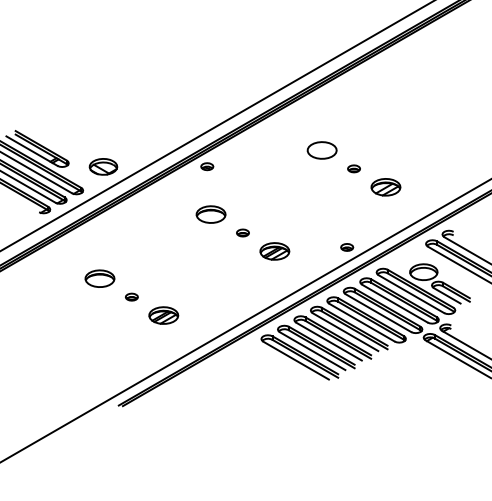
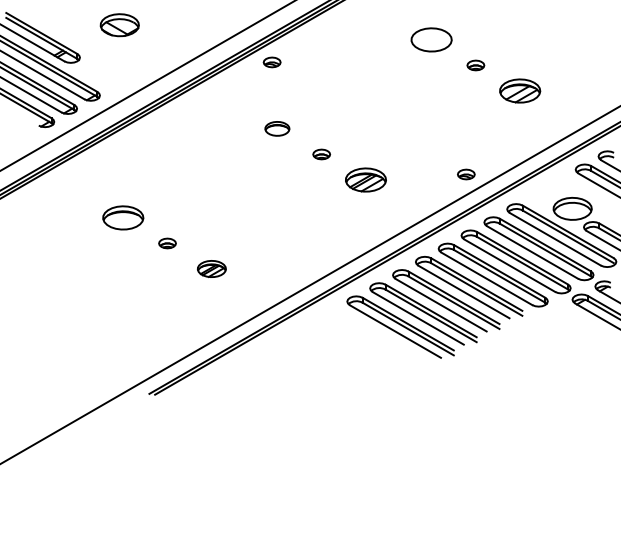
part: (103, 166) -> (119, 24), moved
part: (210, 214) -> (276, 128), size x0.6
part: (163, 315) -> (211, 268), size x0.7

